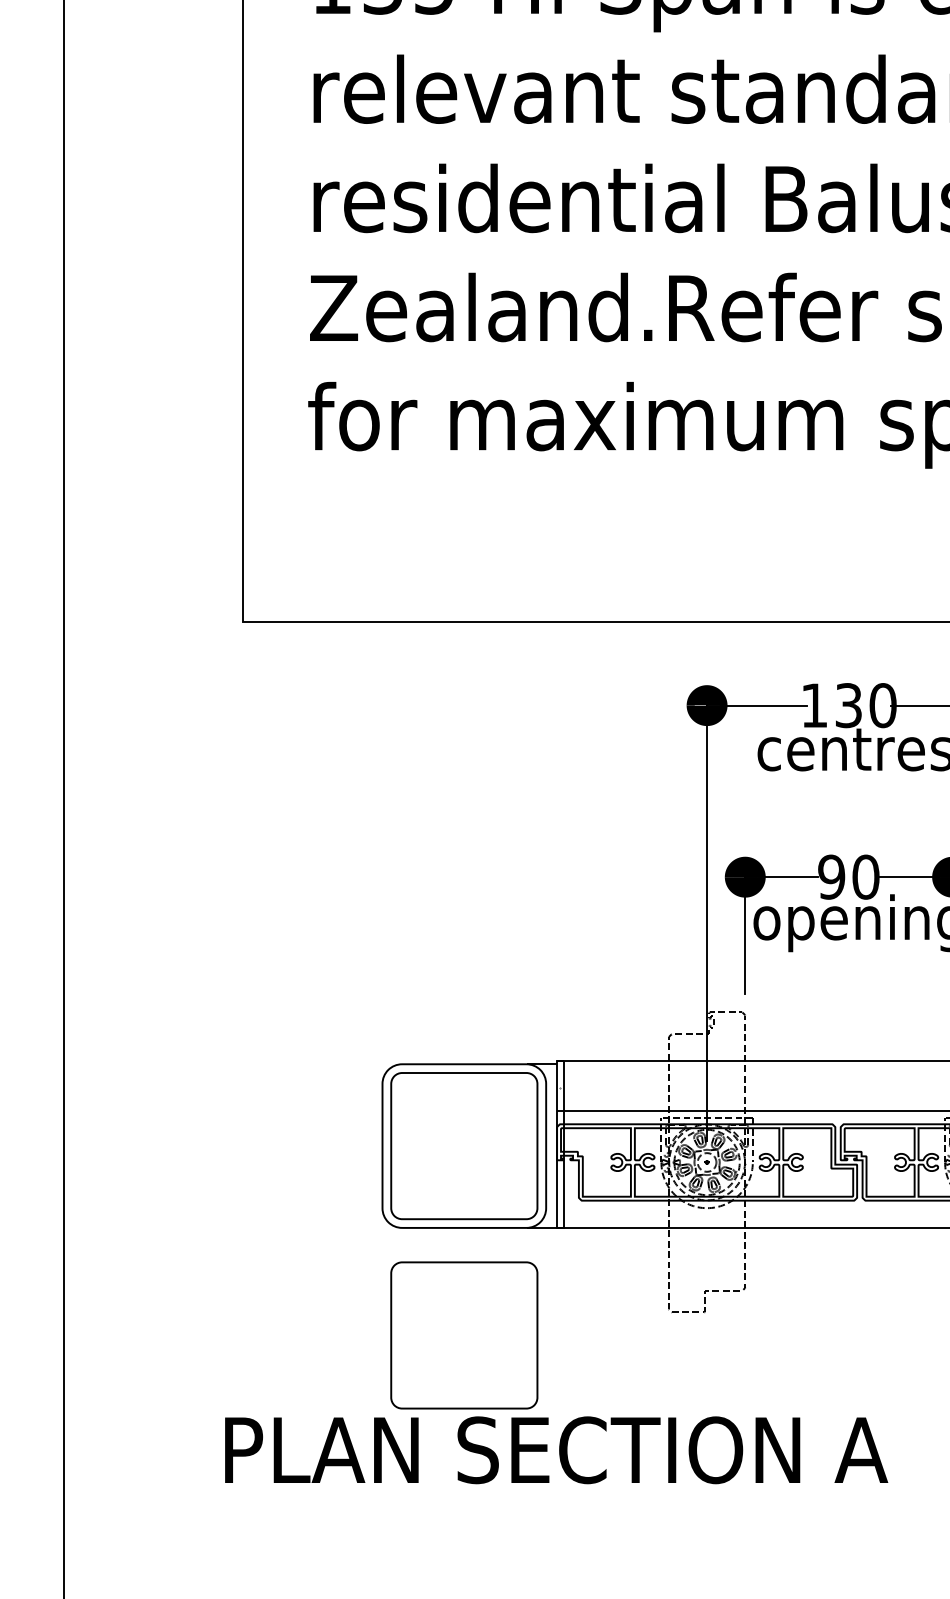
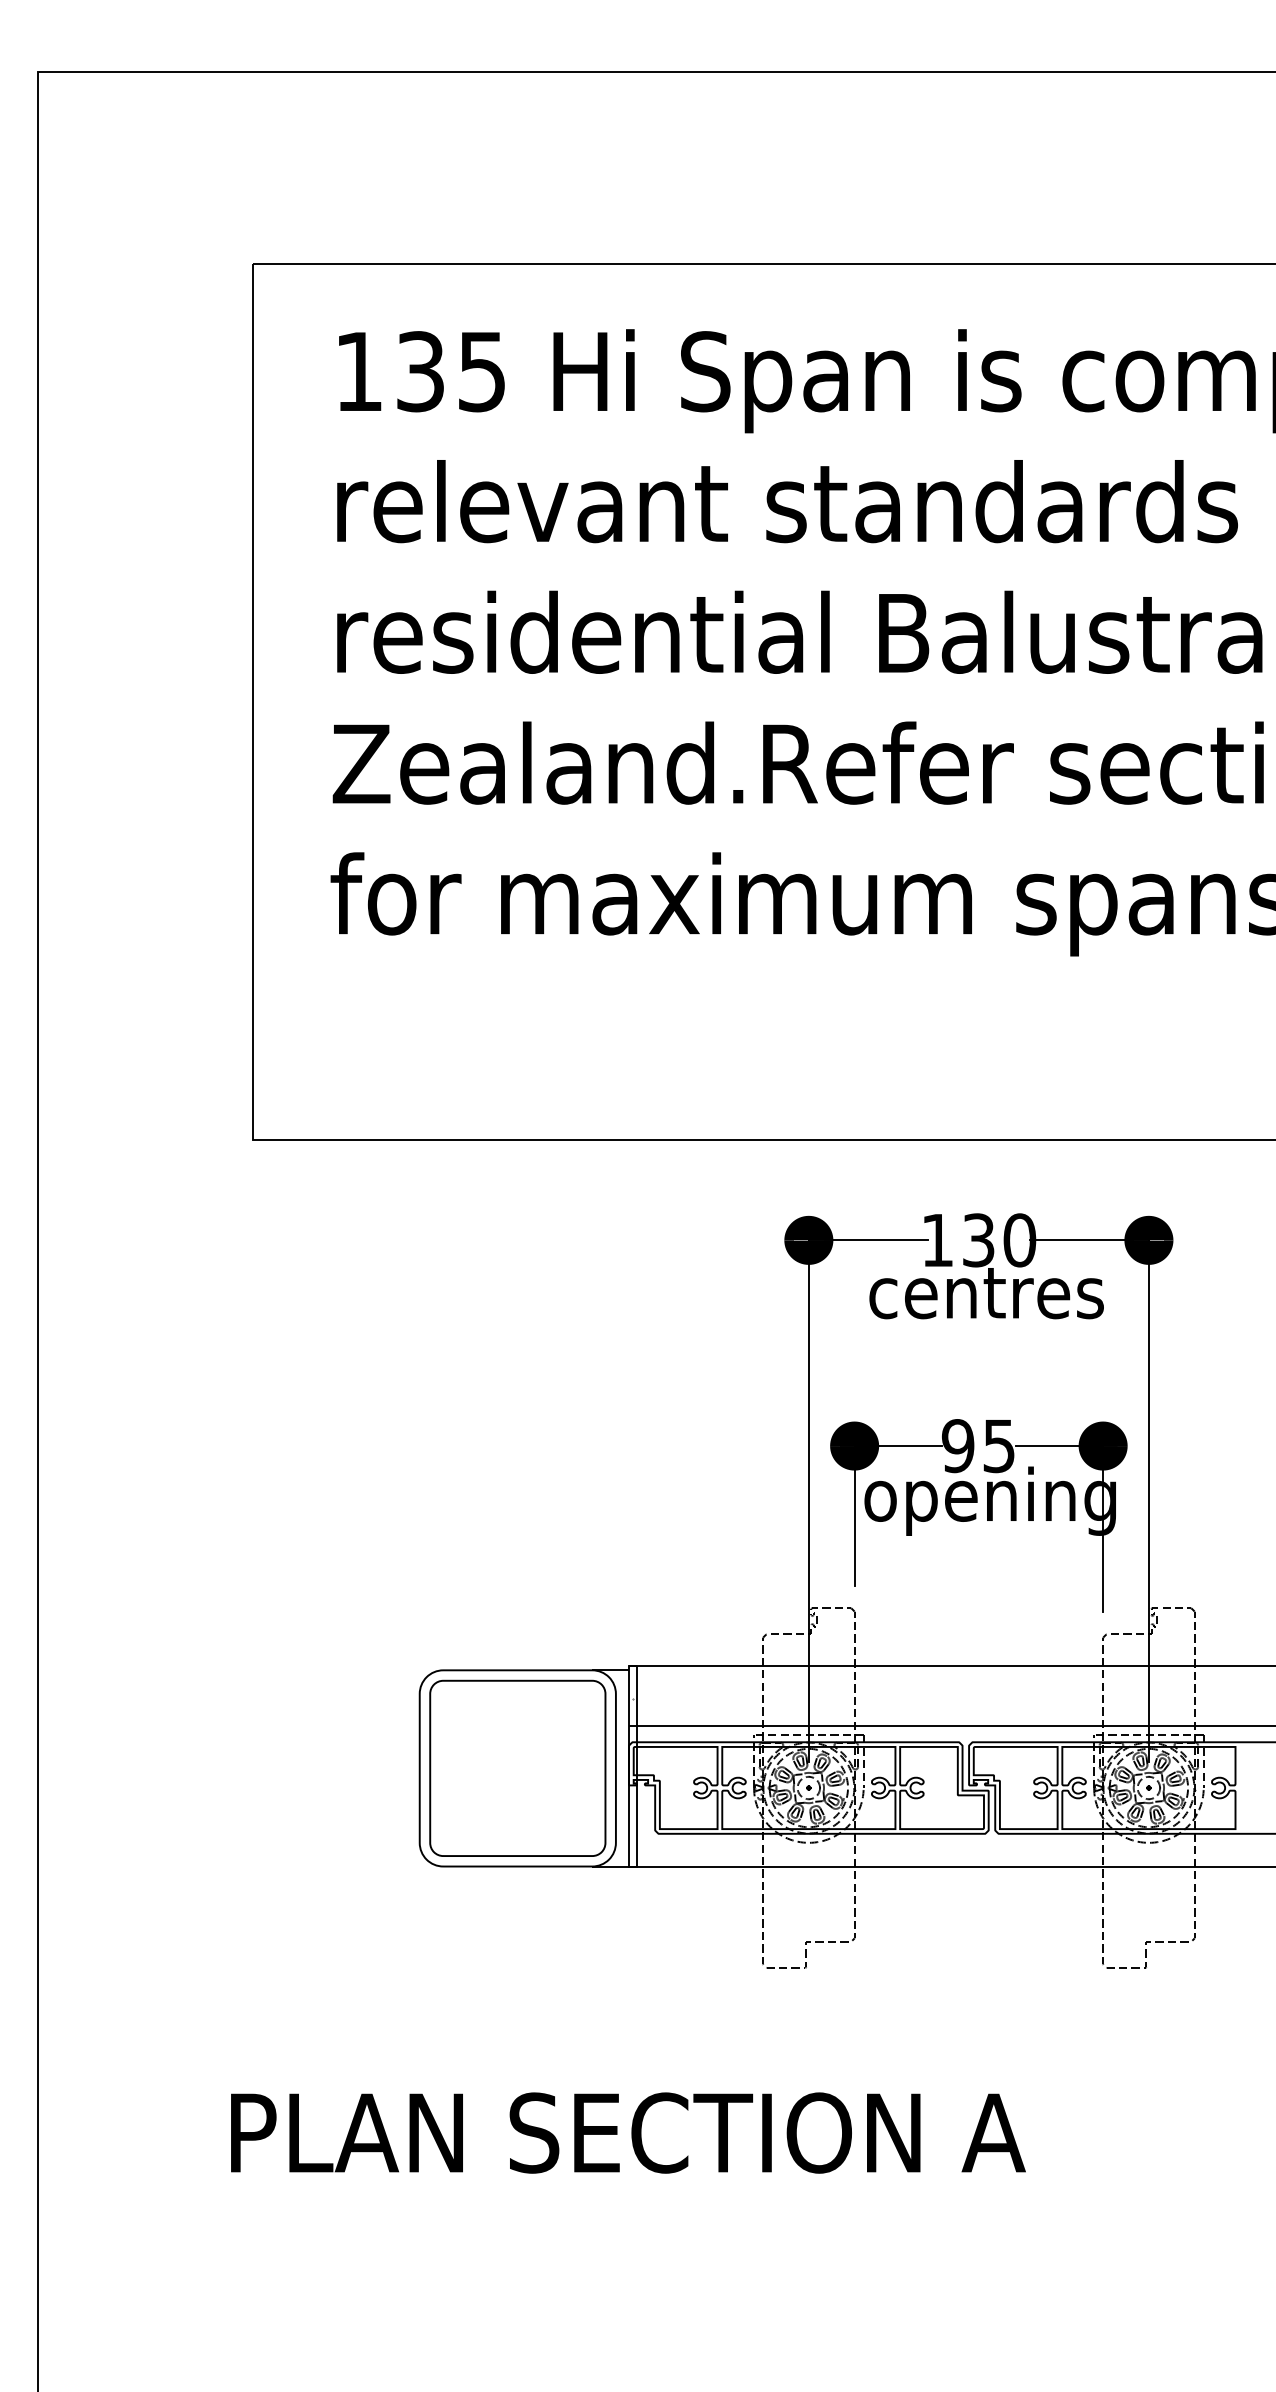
text: (866, 877) -> (999, 1446), 90 -> 95
part: (464, 1334) -> (517, 1994), removed

